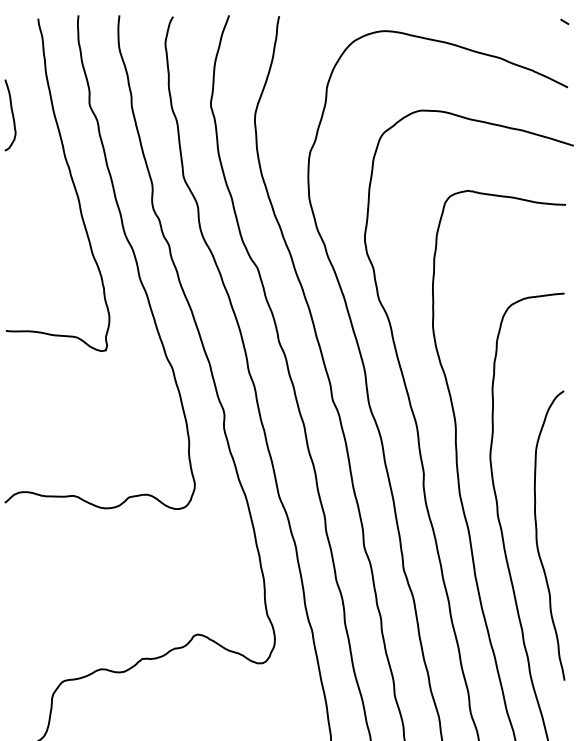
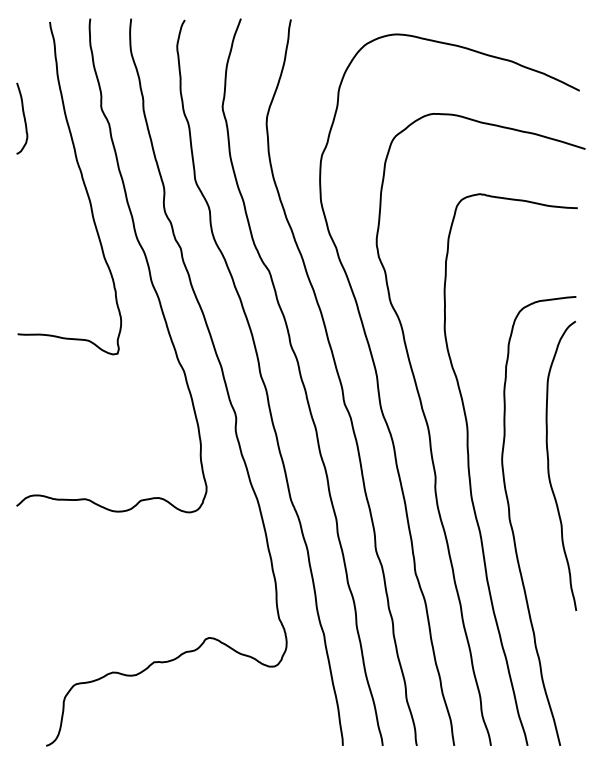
line: (564, 22) -> (576, 25), removed
curve: (537, 535) -> (549, 465), moved

